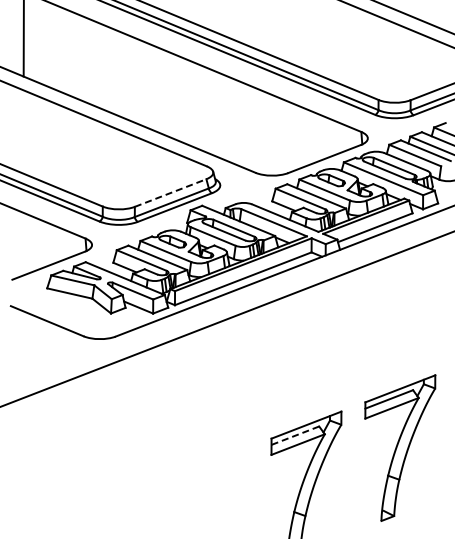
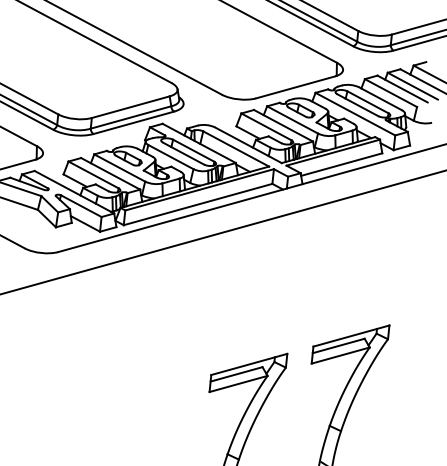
line: (171, 192) -> (131, 106), dashed -> solid
line: (295, 435) -> (236, 374), dashed -> solid

